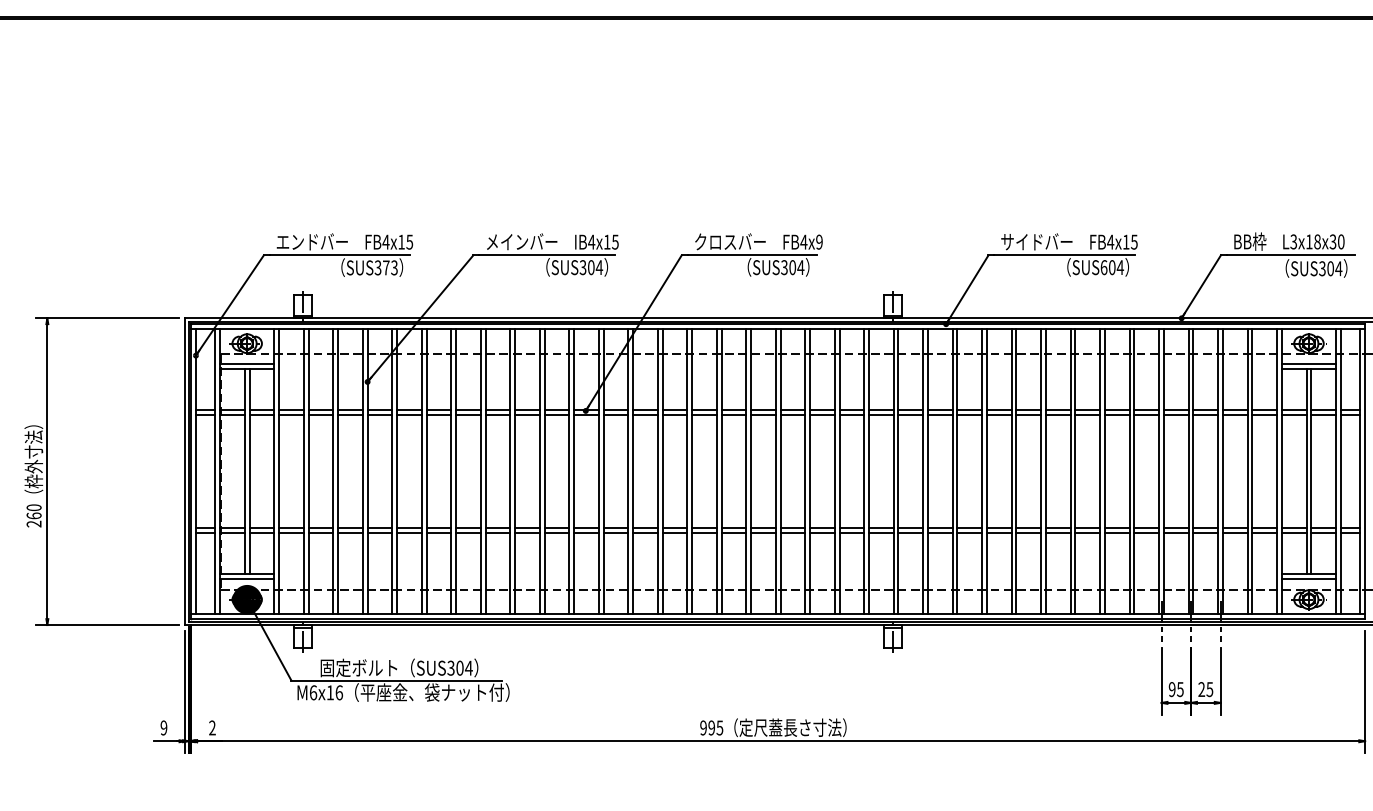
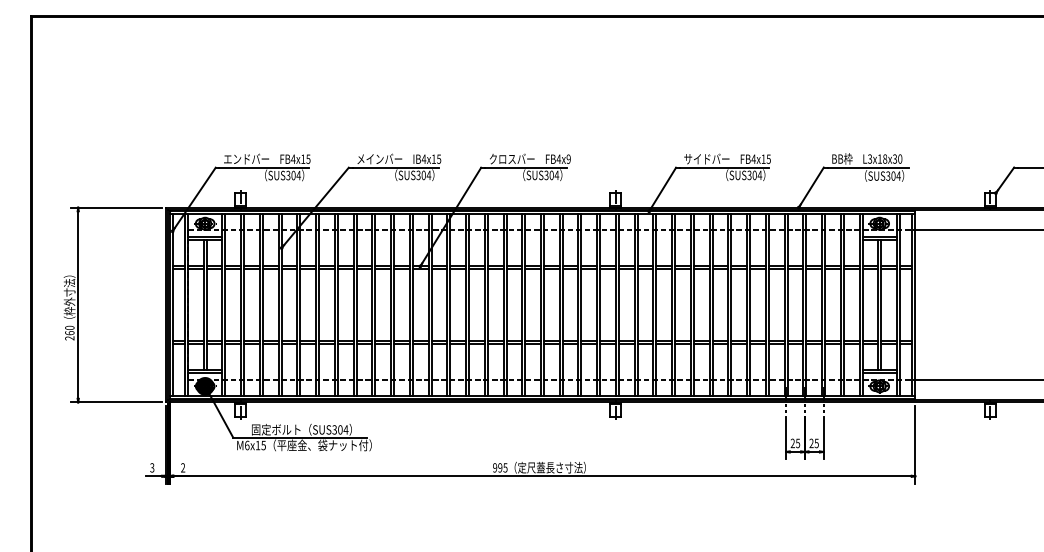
text: (1103, 266) -> (749, 174), SUS604 -> SUS304
text: (389, 267) -> (295, 175), SUS373 -> SUS304
text: (1171, 689) -> (792, 443), 95 -> 25
text: (338, 692) -> (263, 445), M6x16 -> M6x15
text: (164, 727) -> (152, 467), 9 -> 3

